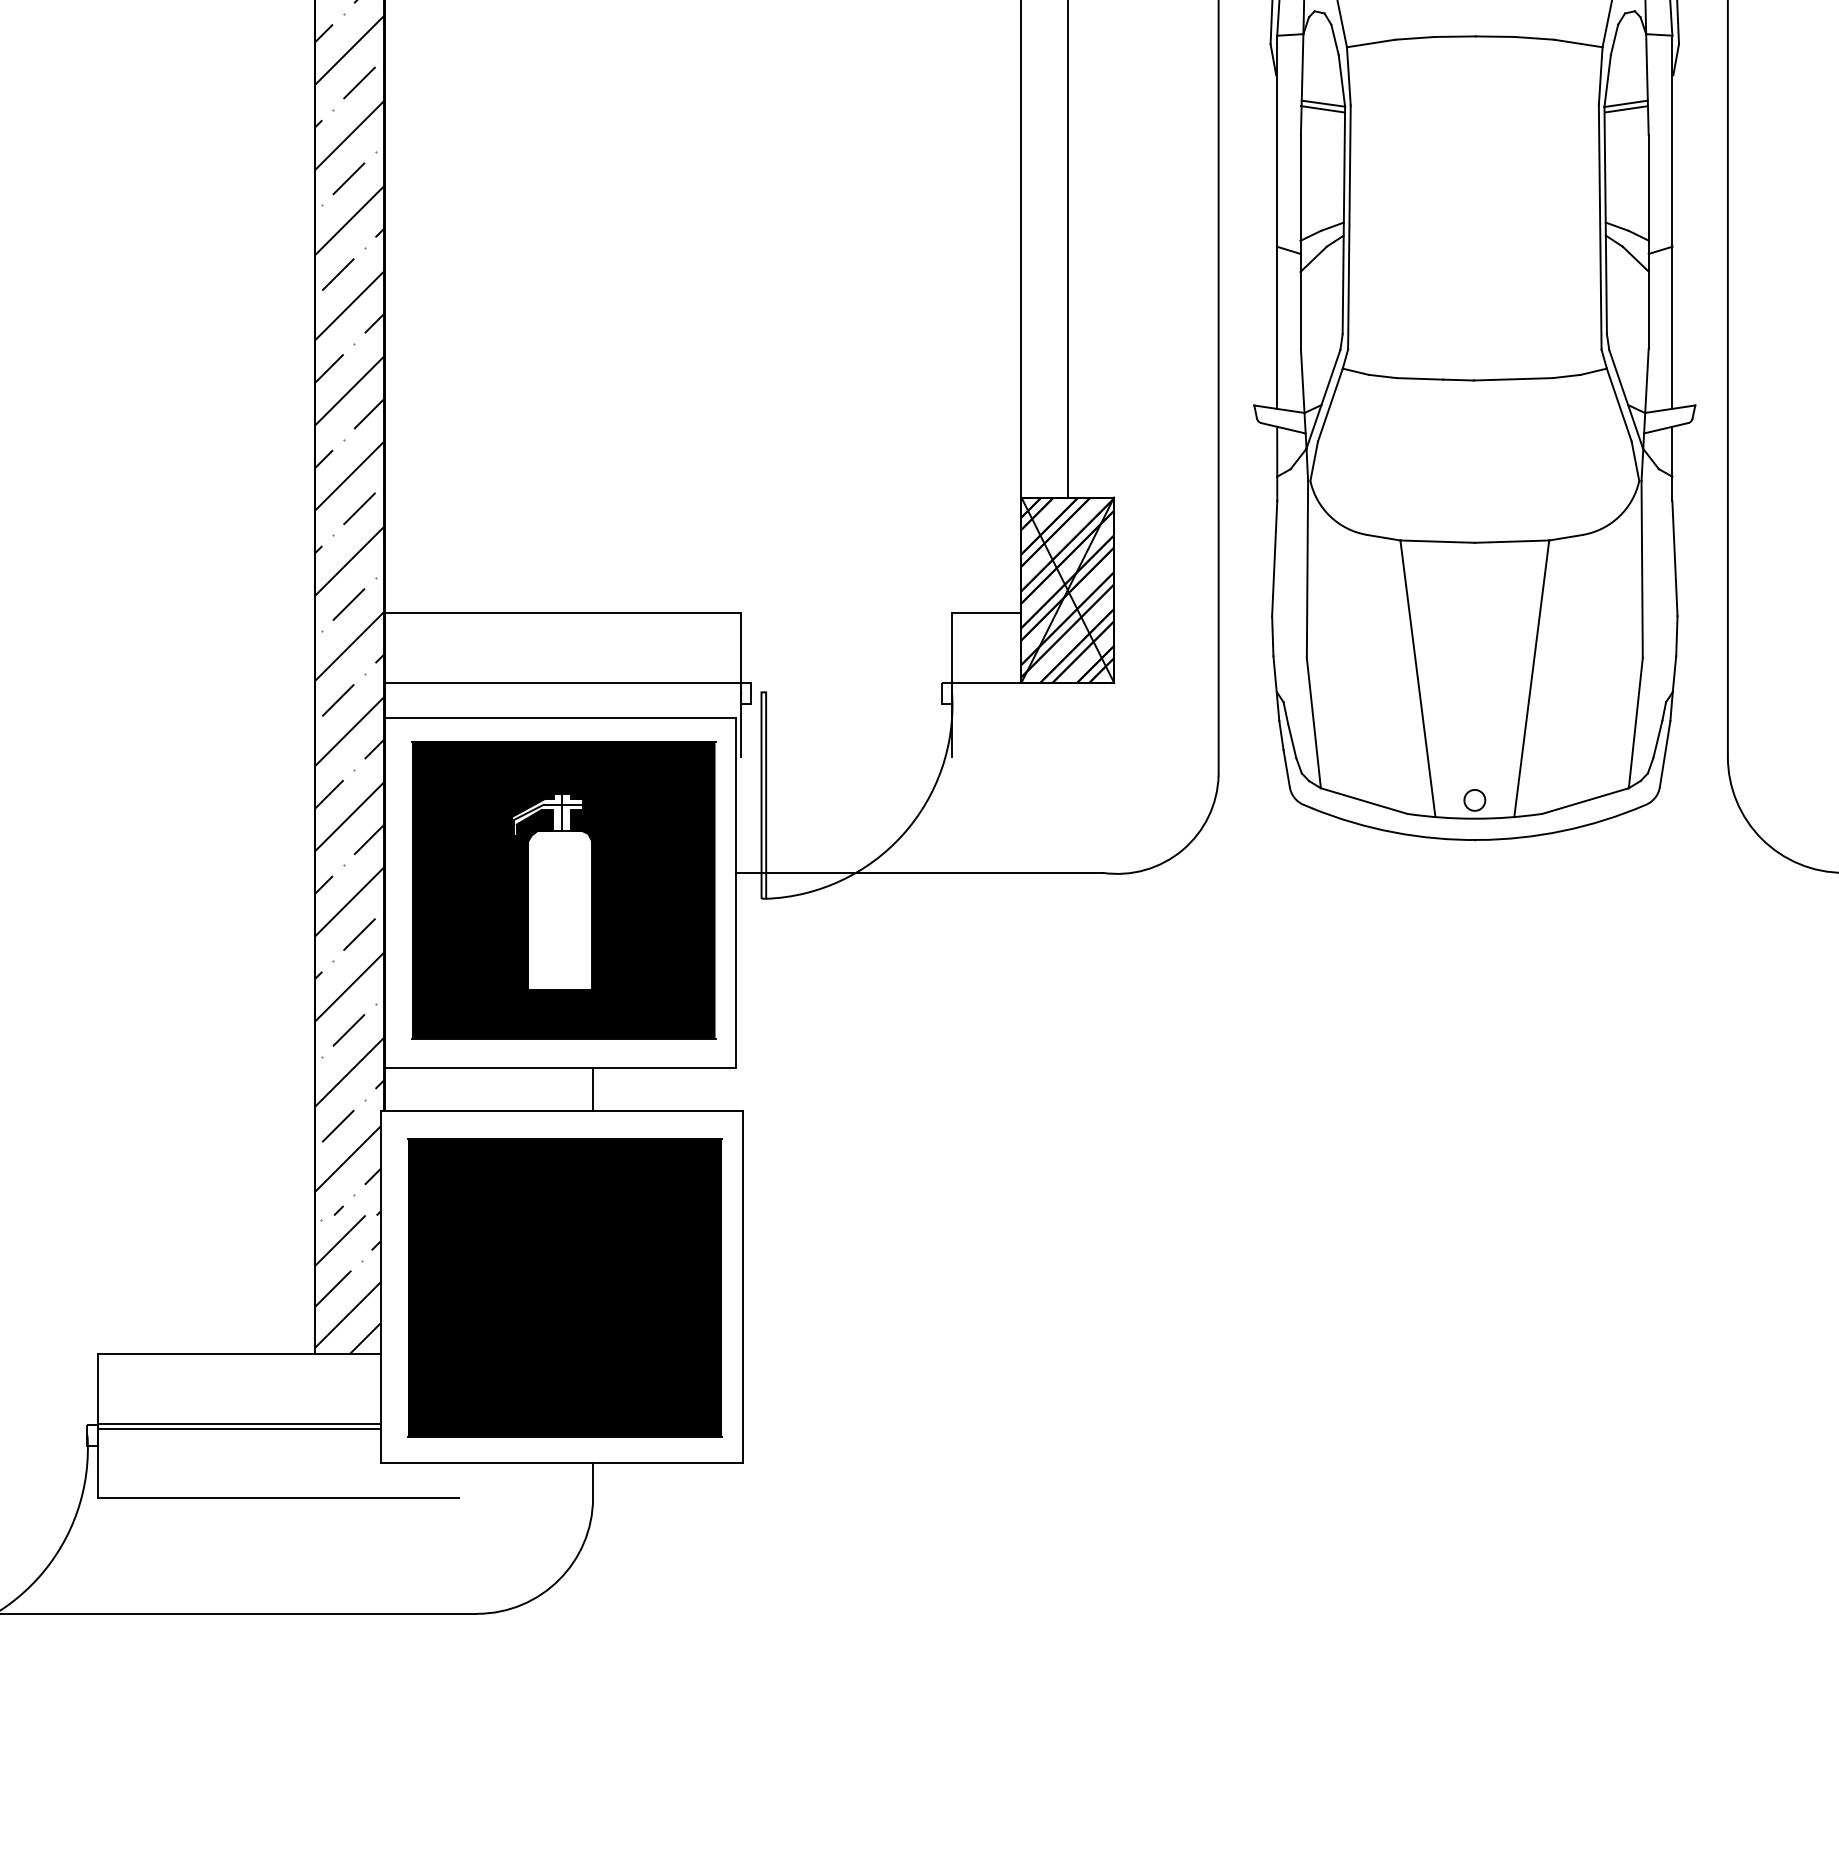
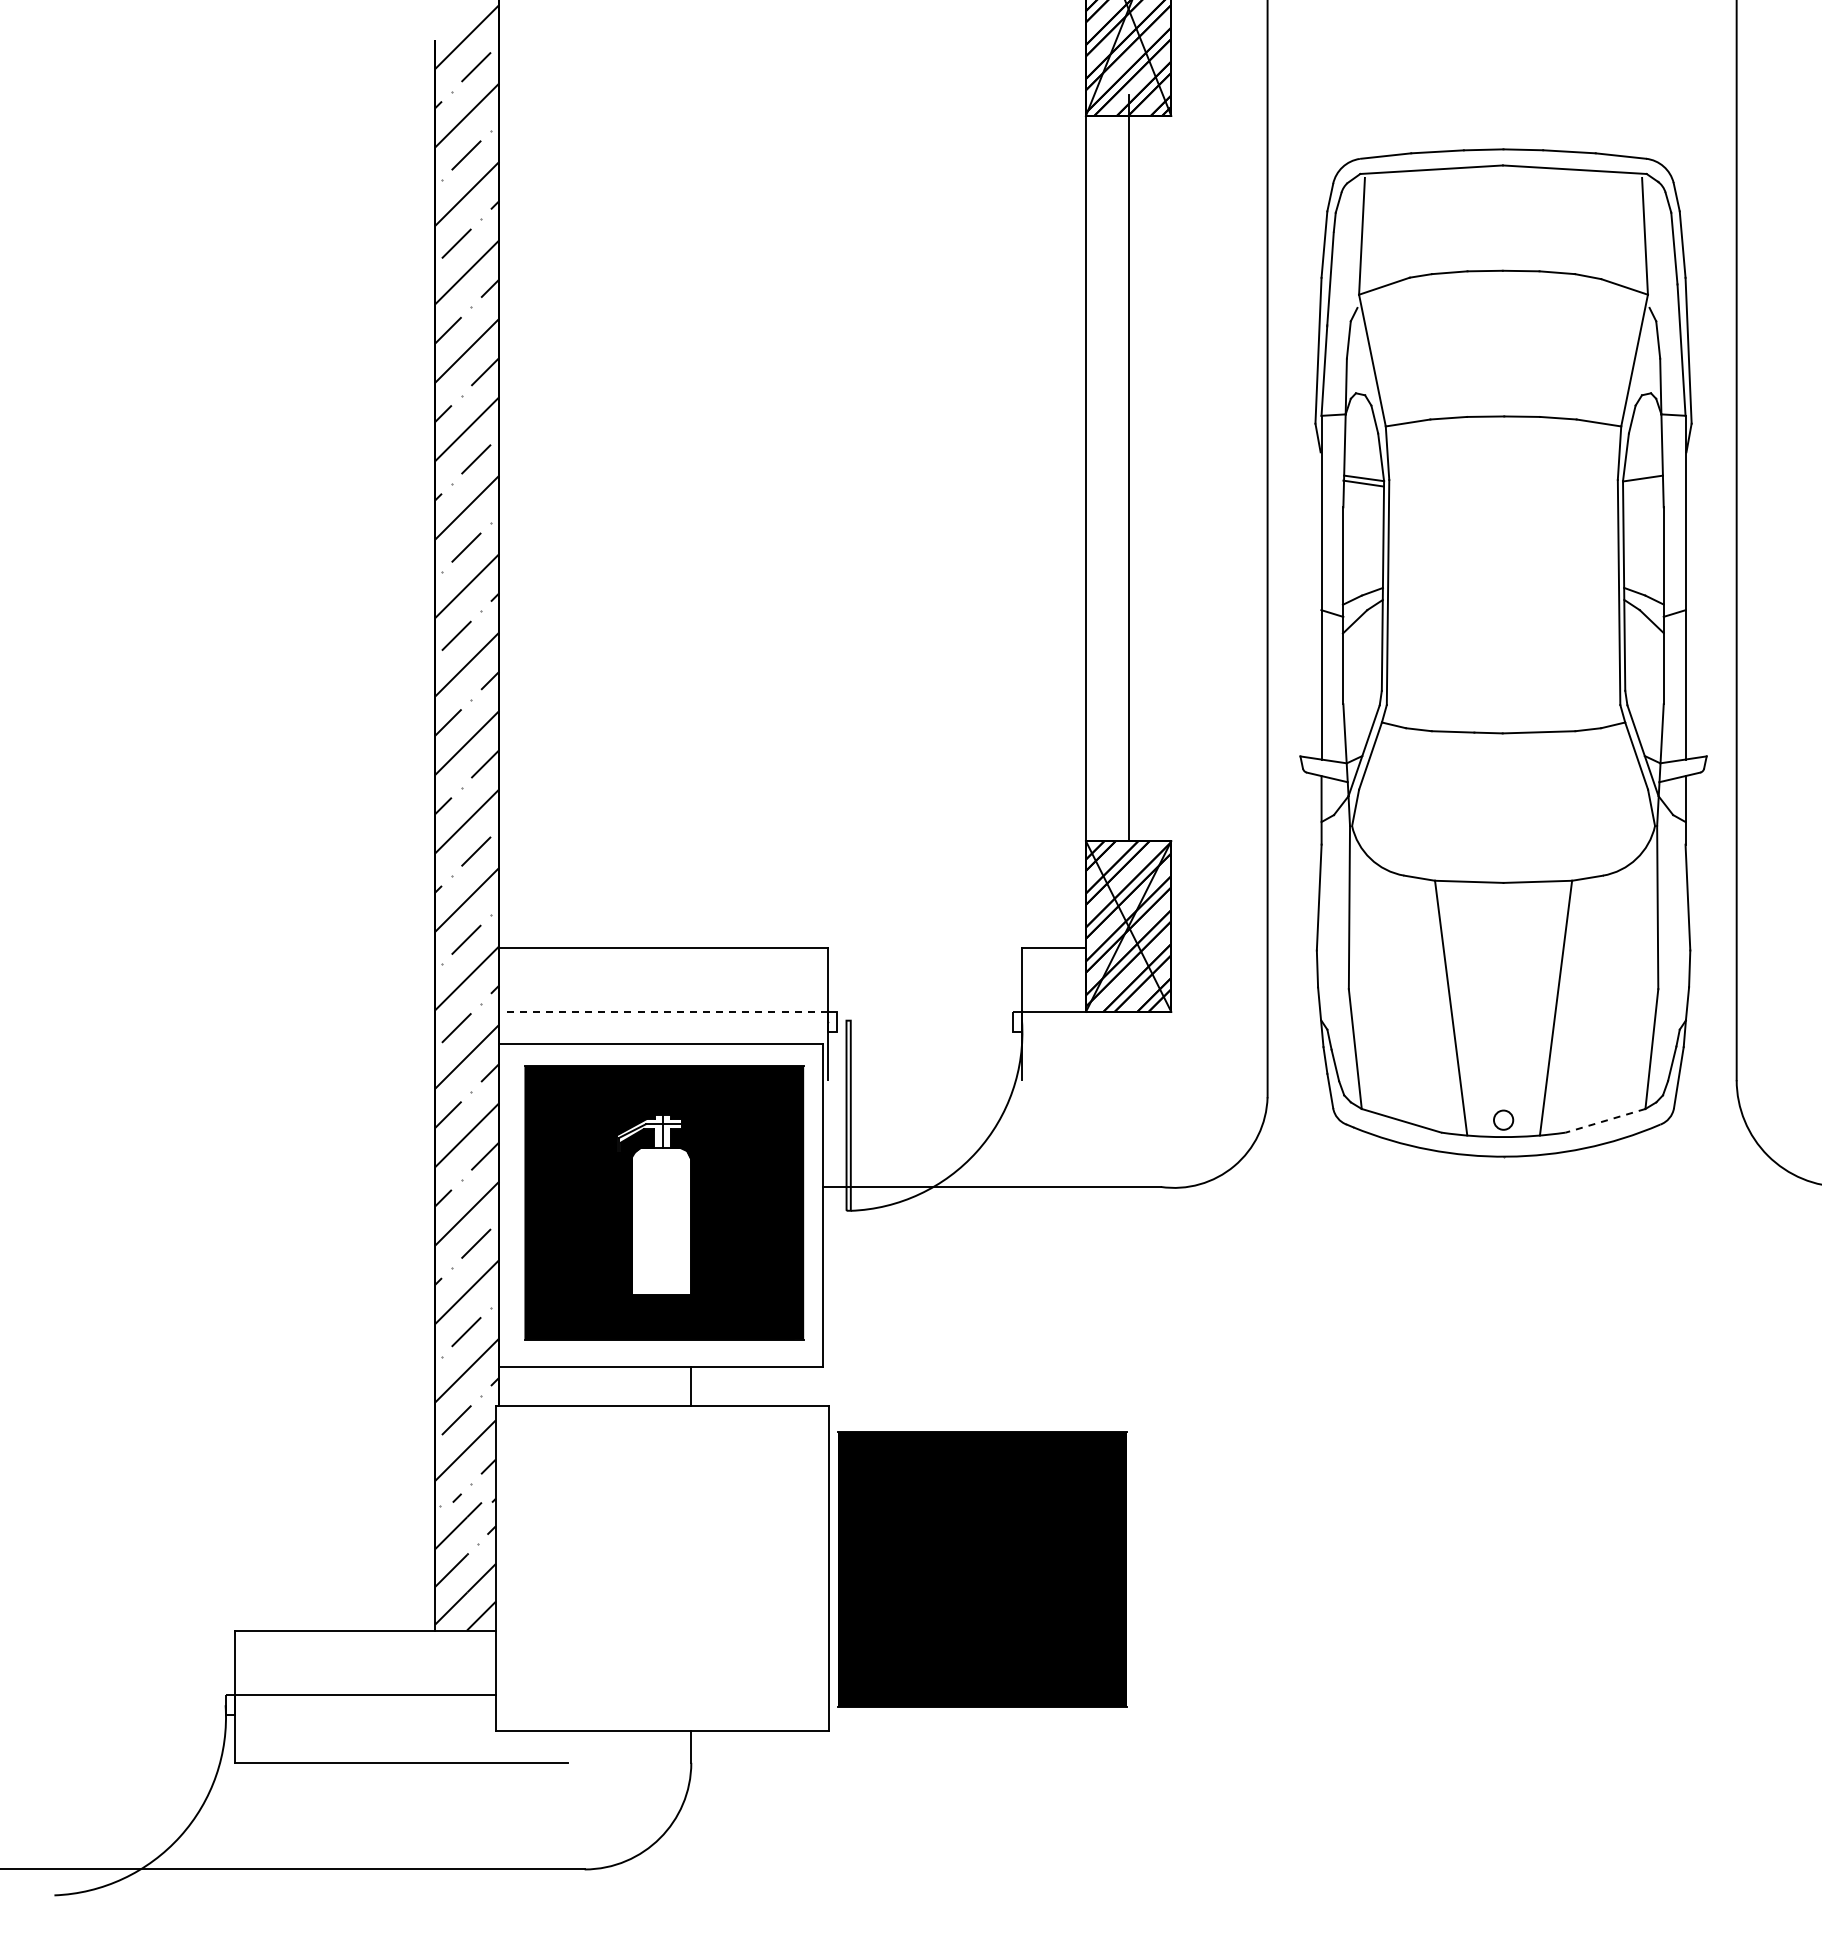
line: (1626, 109) -> (1643, 483), removed
line: (562, 682) -> (663, 1011), solid -> dashed
line: (1585, 800) -> (1605, 1120), solid -> dashed
part: (565, 1288) -> (982, 1569), moved
line: (238, 1428) -> (364, 1698), removed

